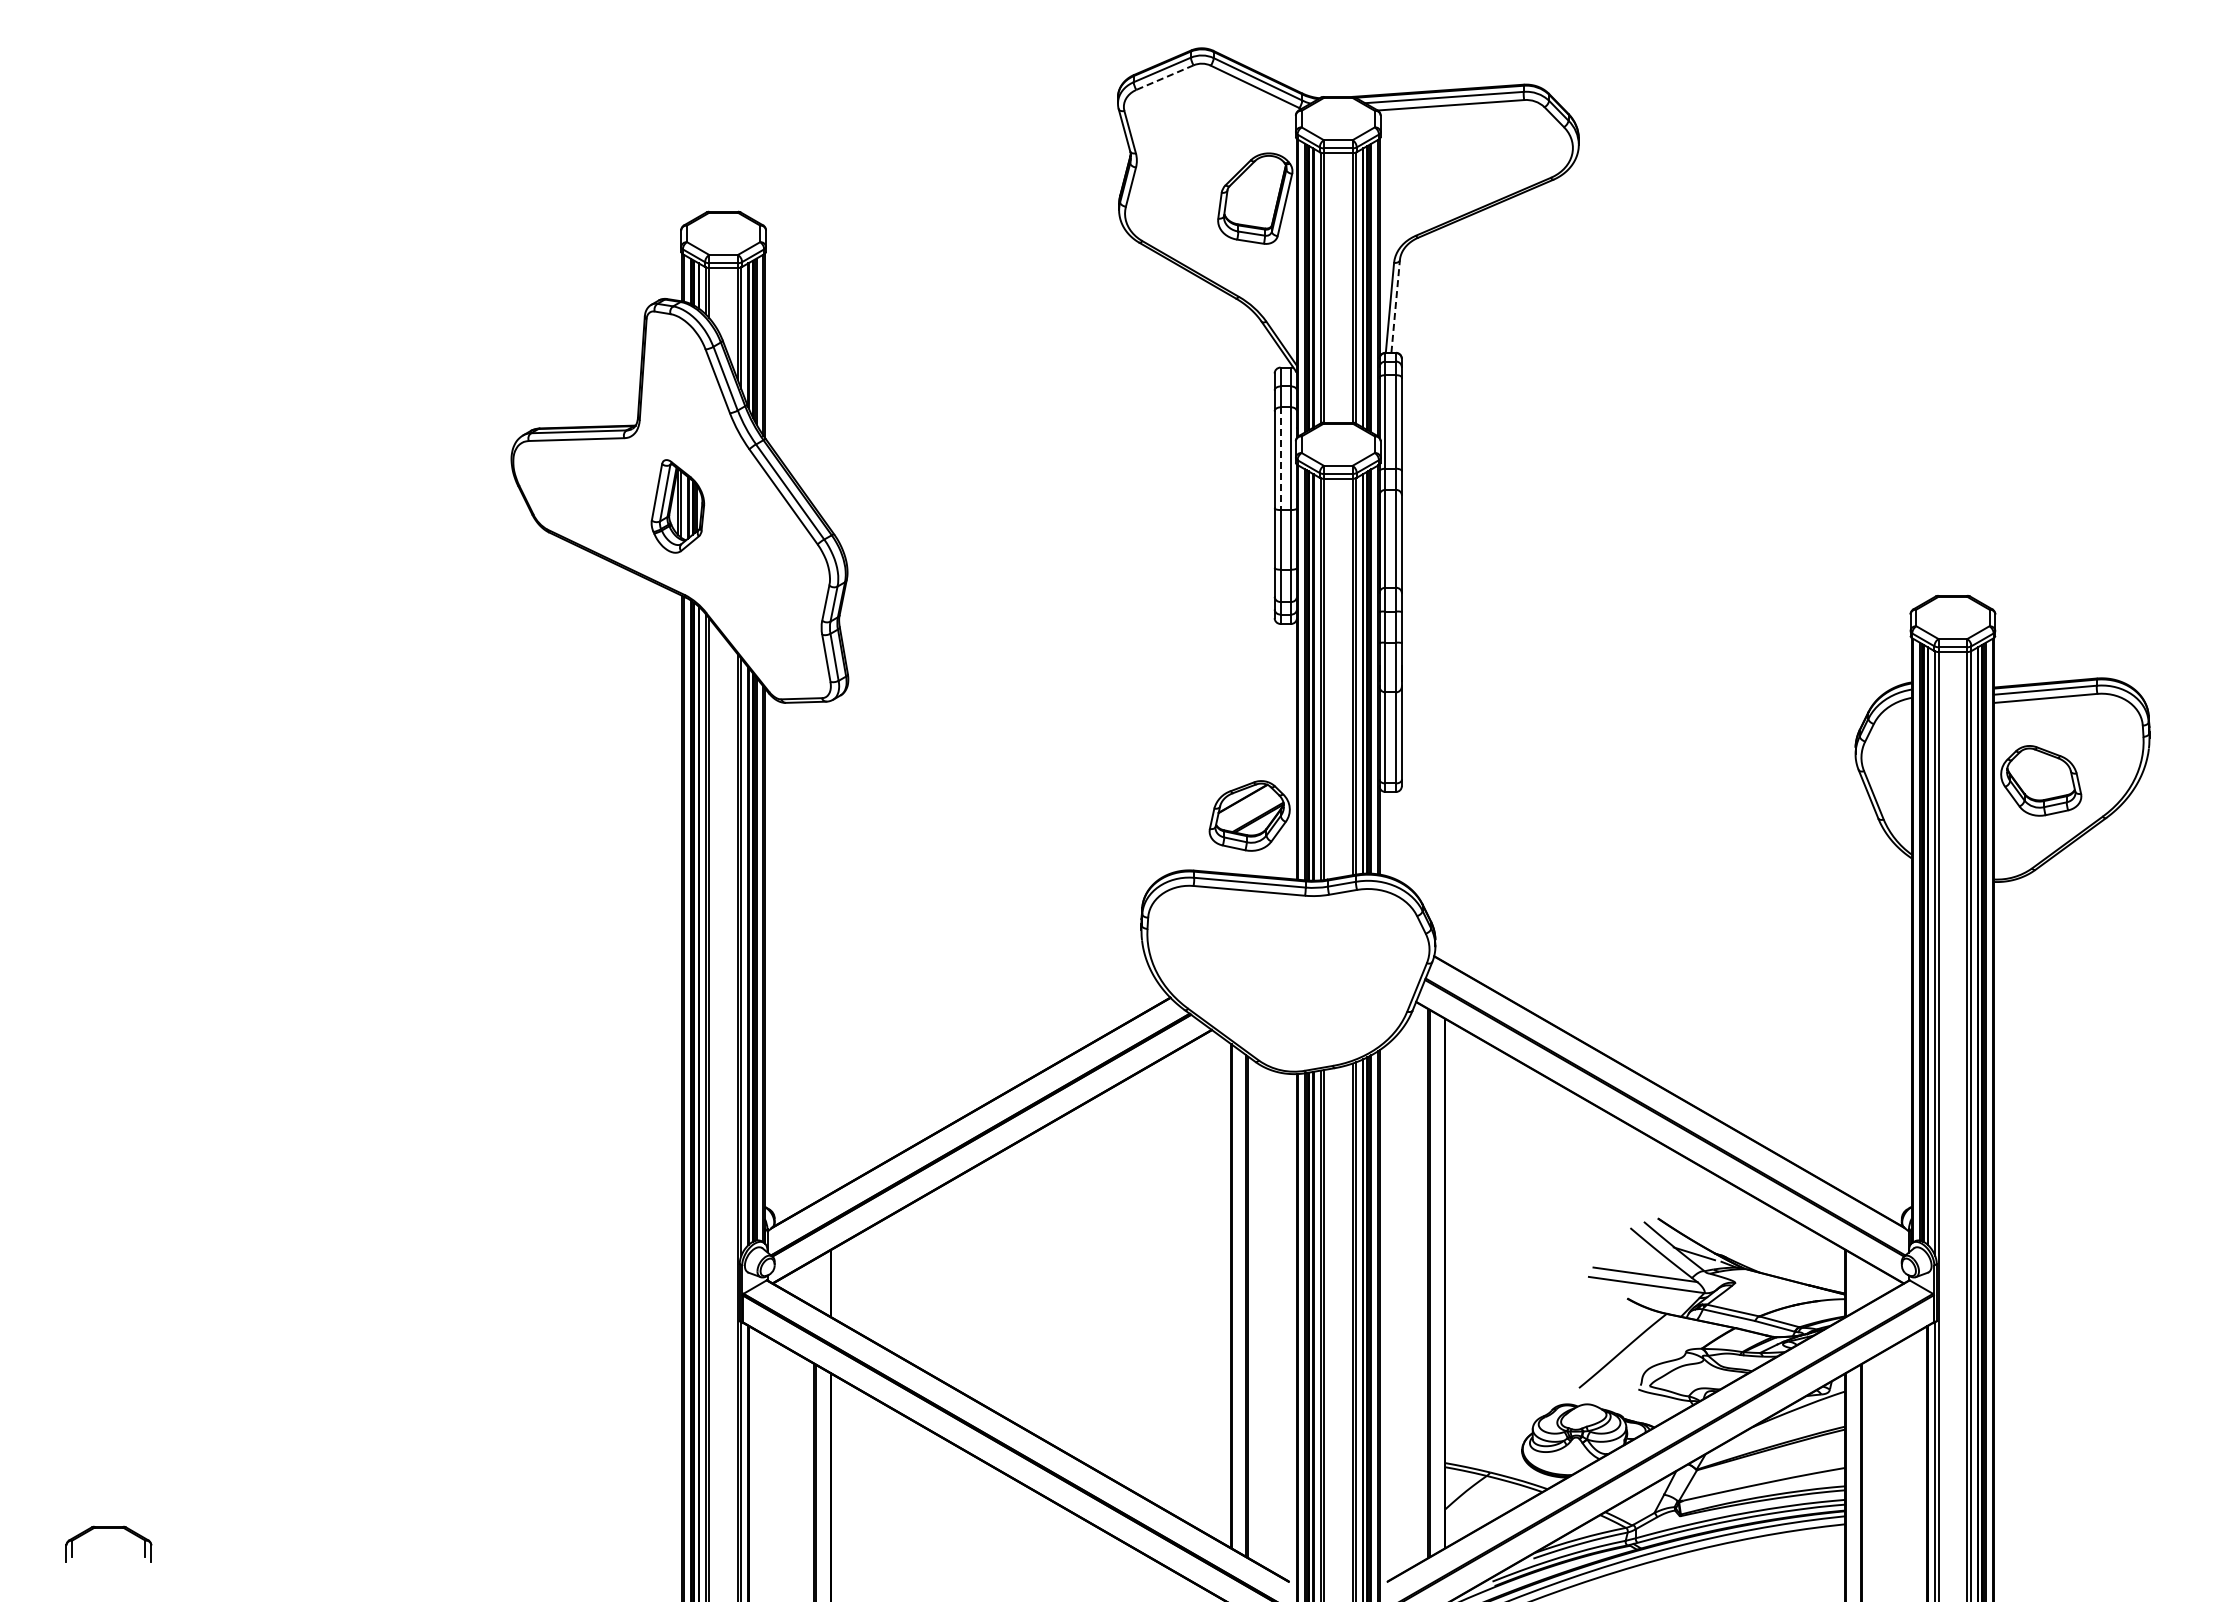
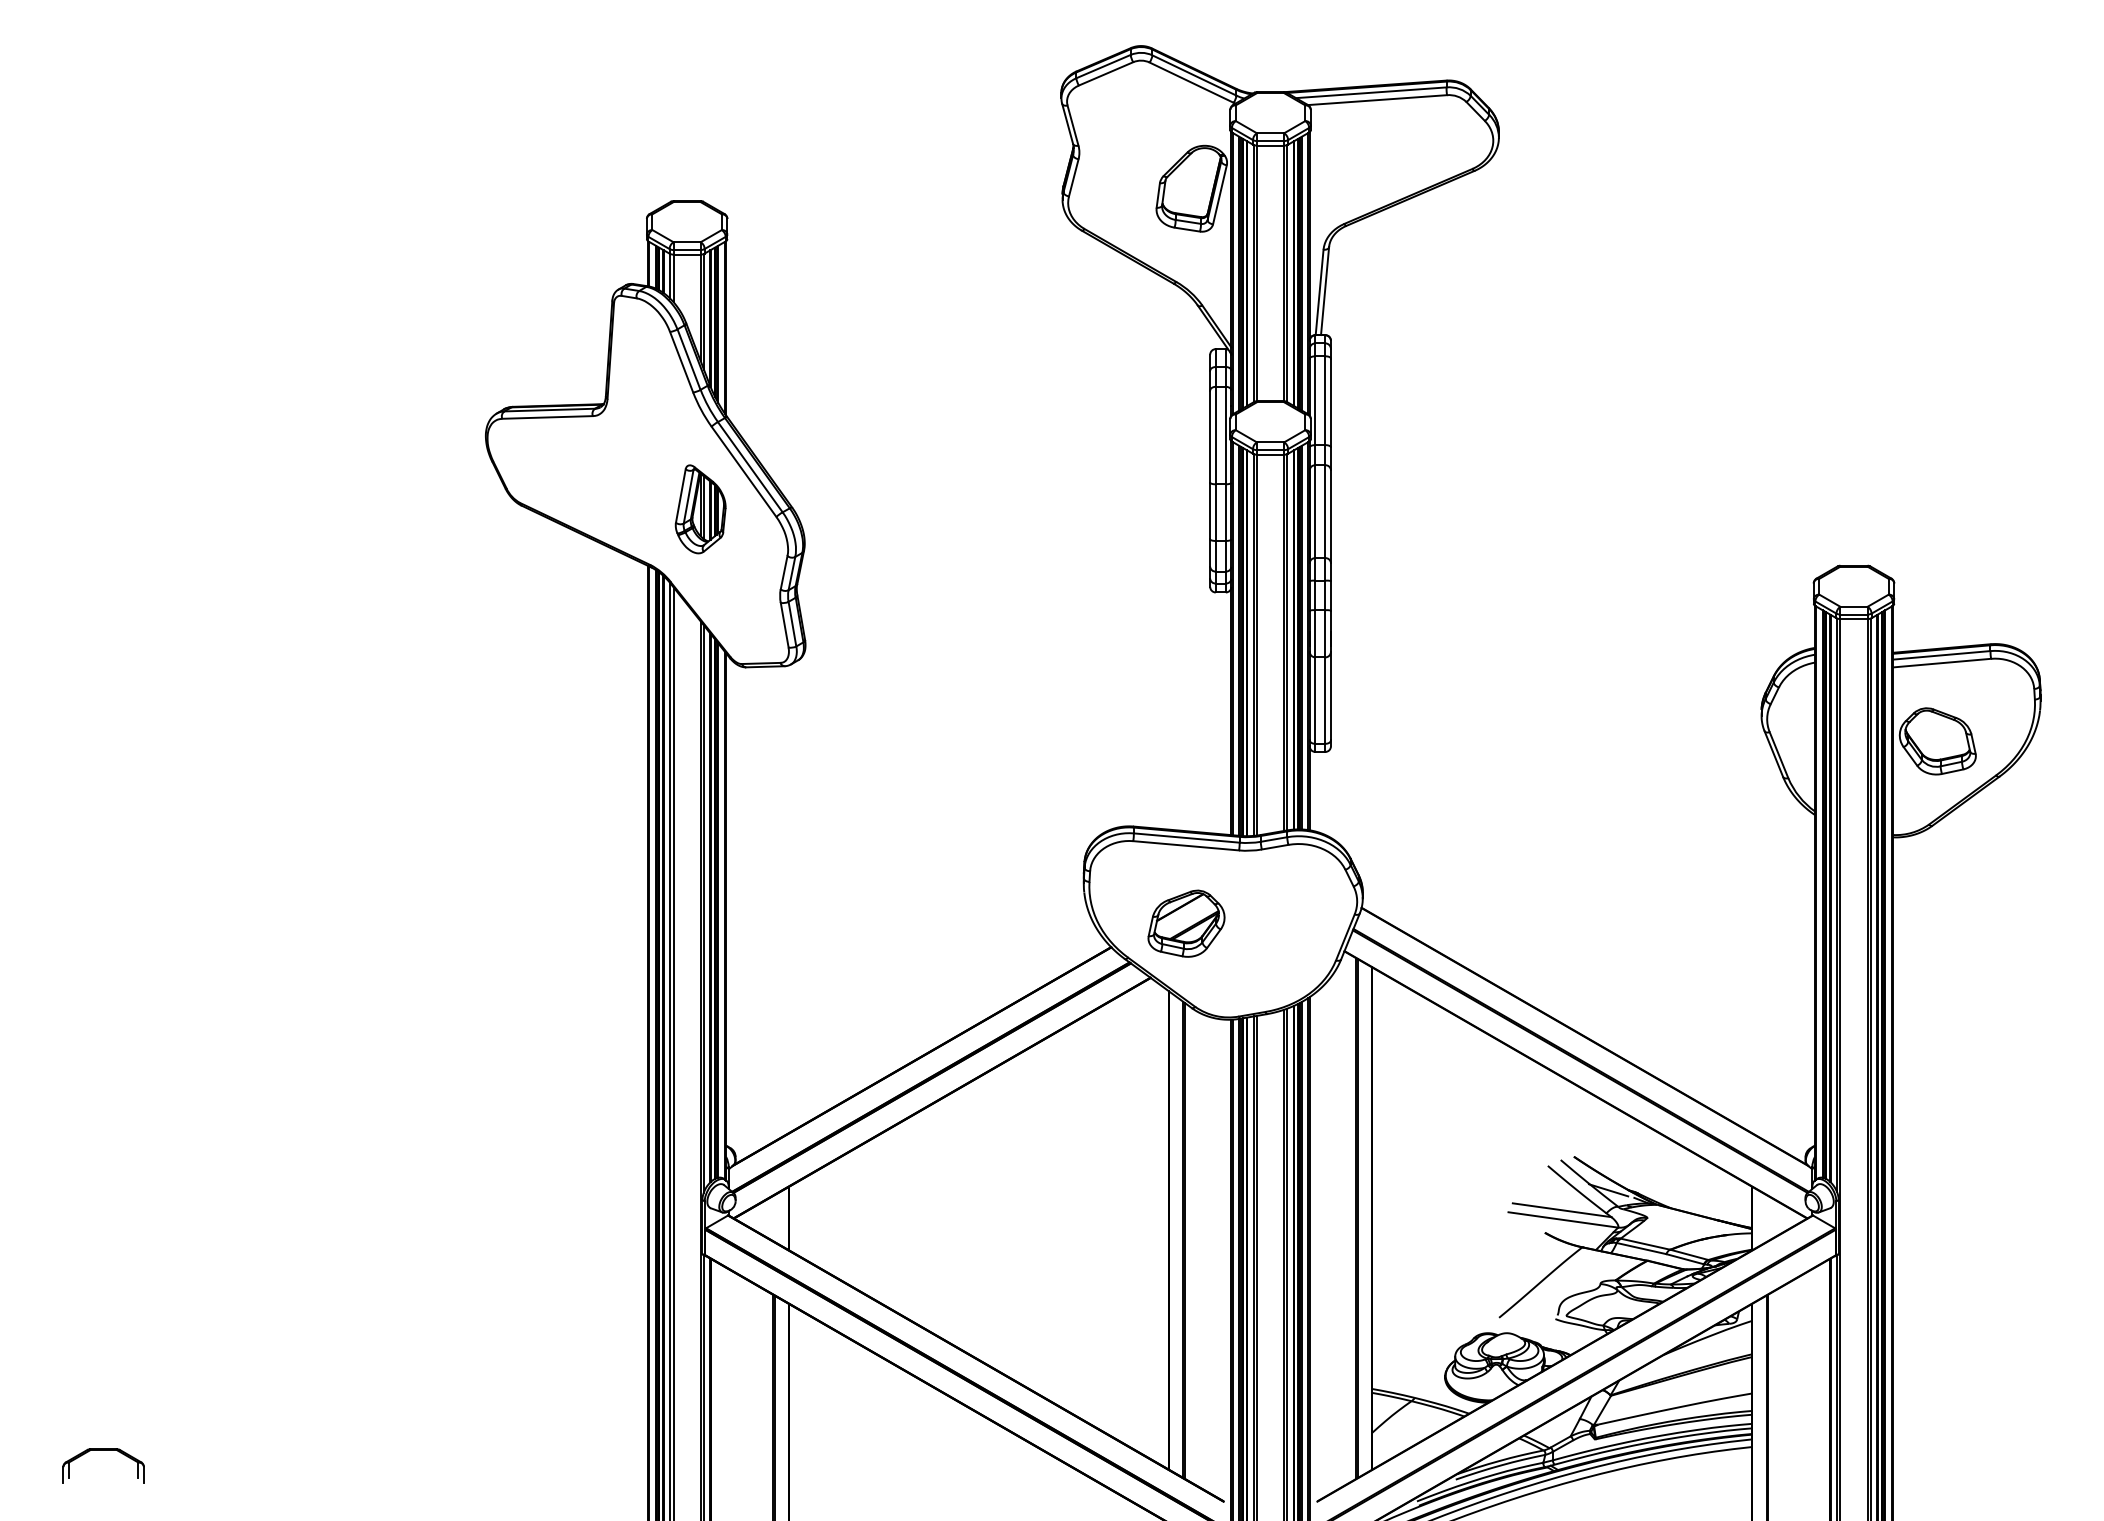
line: (1164, 77) -> (1105, 73), dashed -> solid
line: (1395, 306) -> (1324, 291), dashed -> solid
line: (1280, 459) -> (1215, 436), dashed -> solid
part: (677, 506) -> (700, 509), moved
part: (1249, 815) -> (1186, 923), moved

